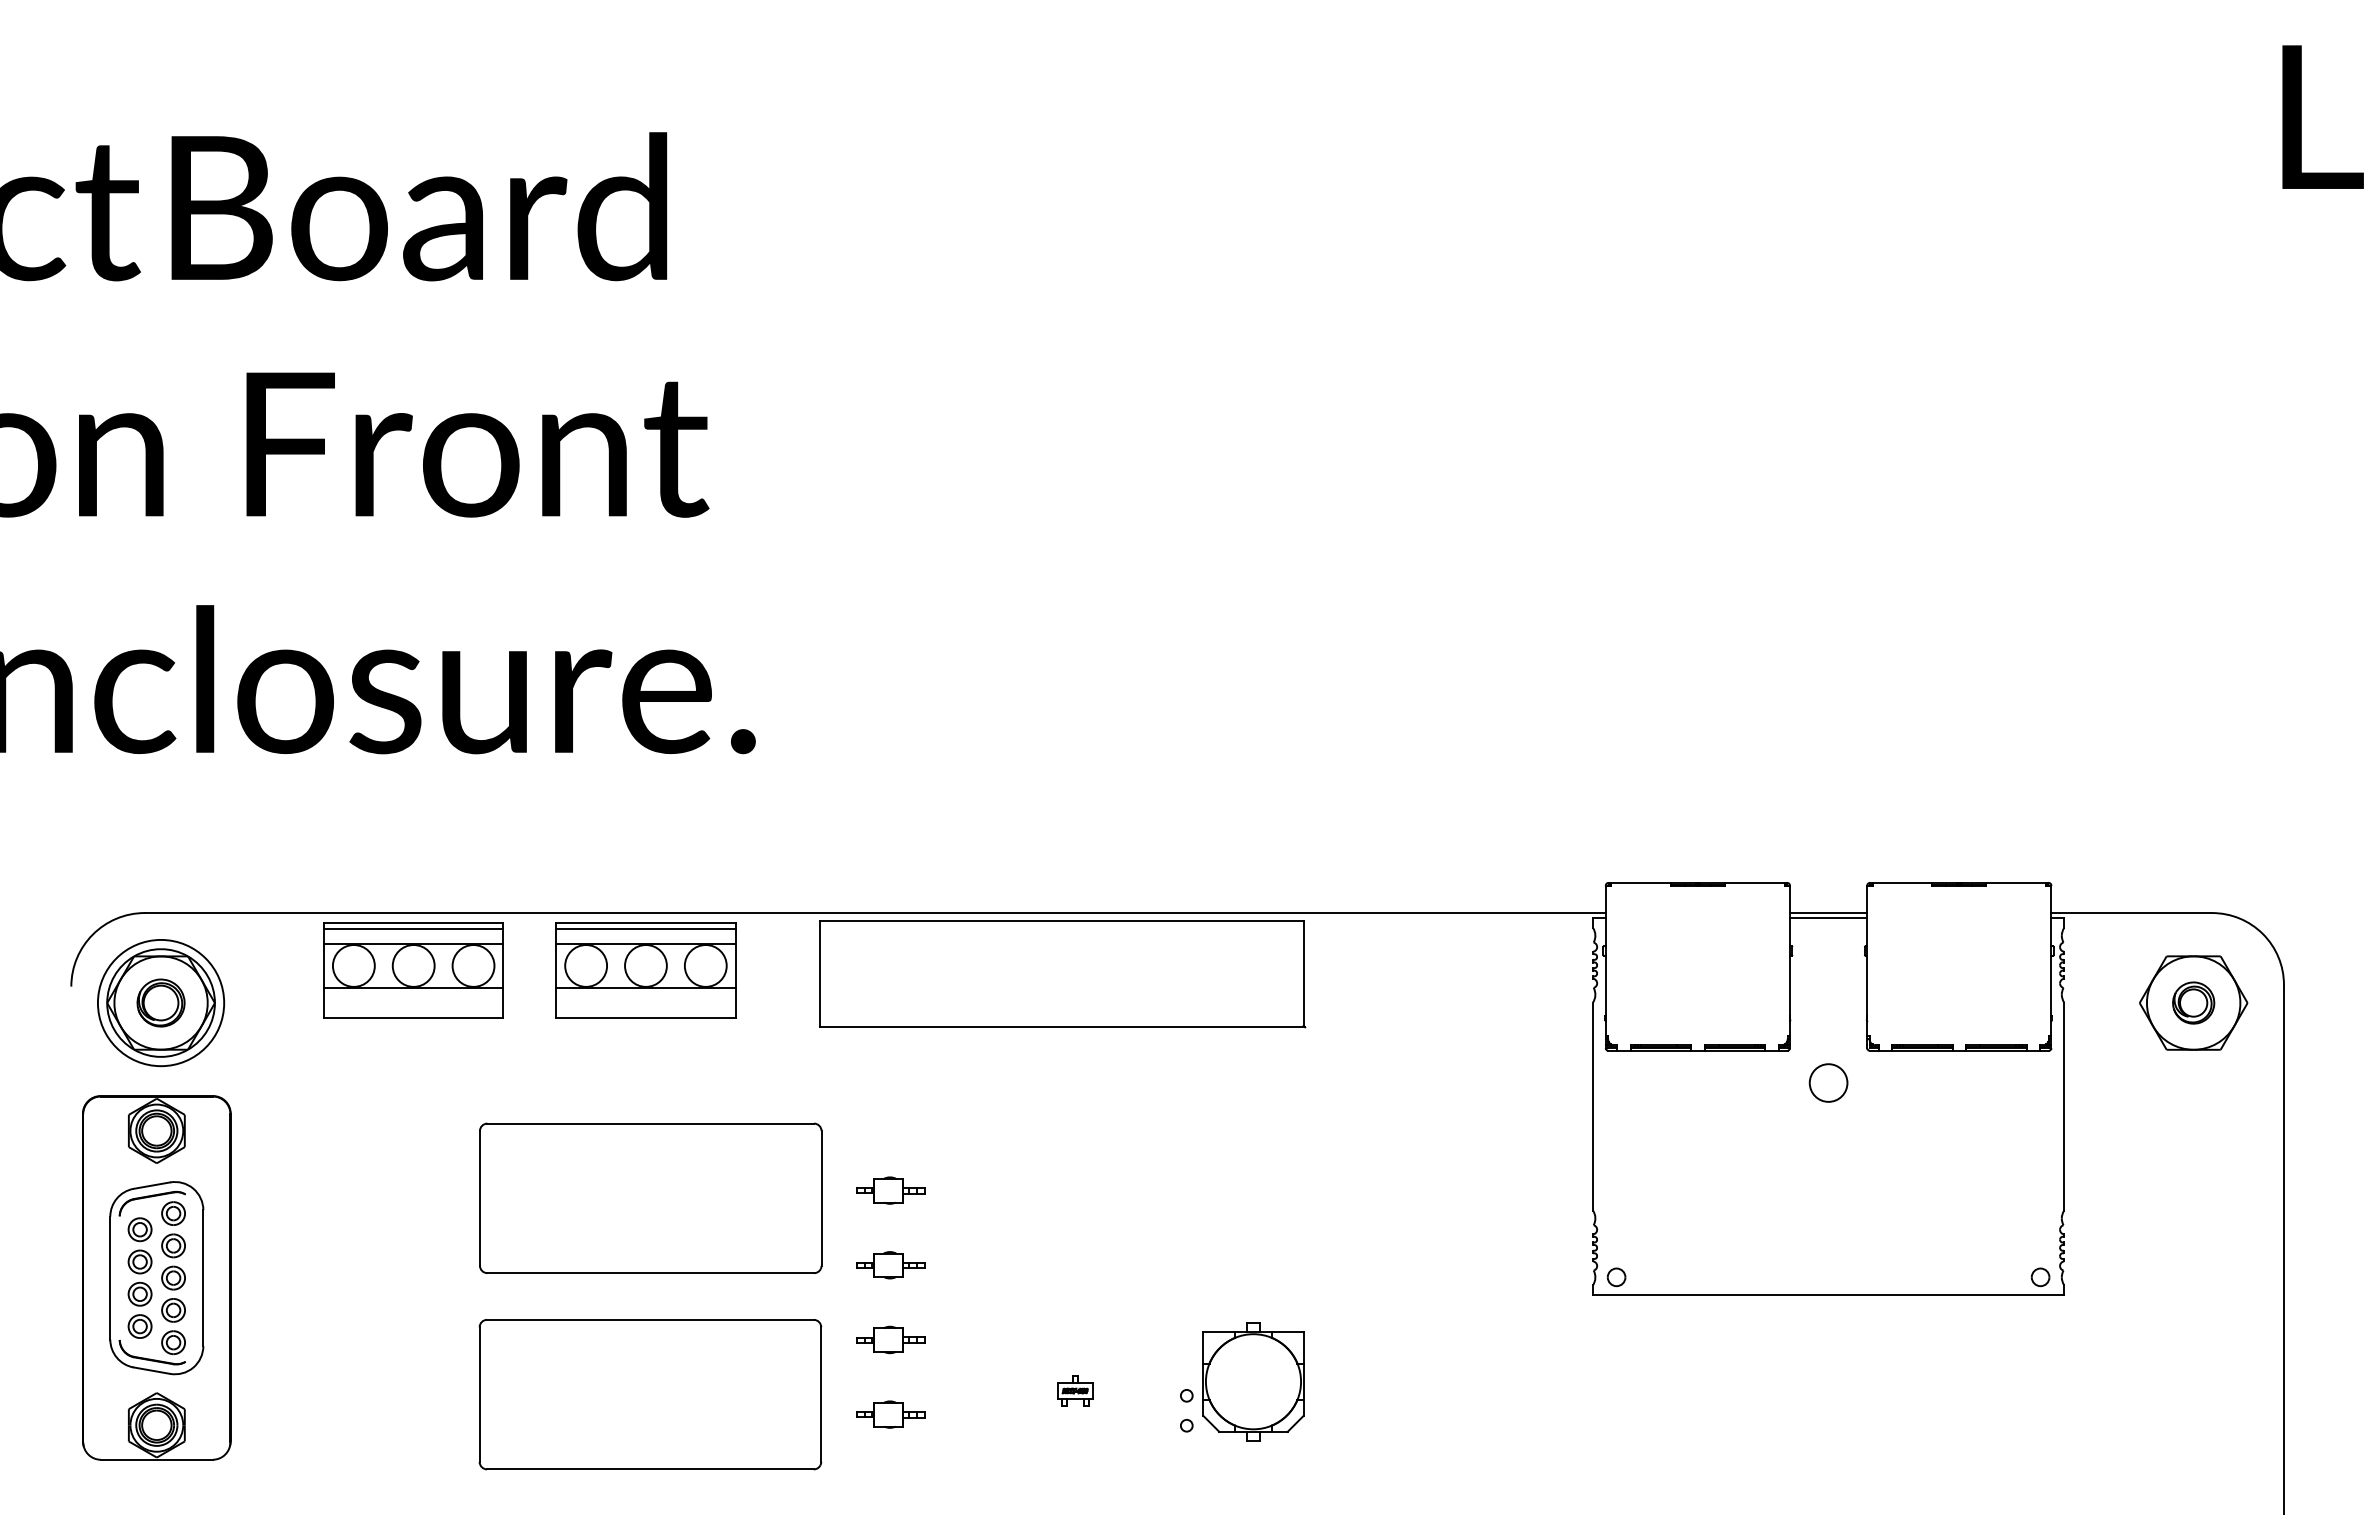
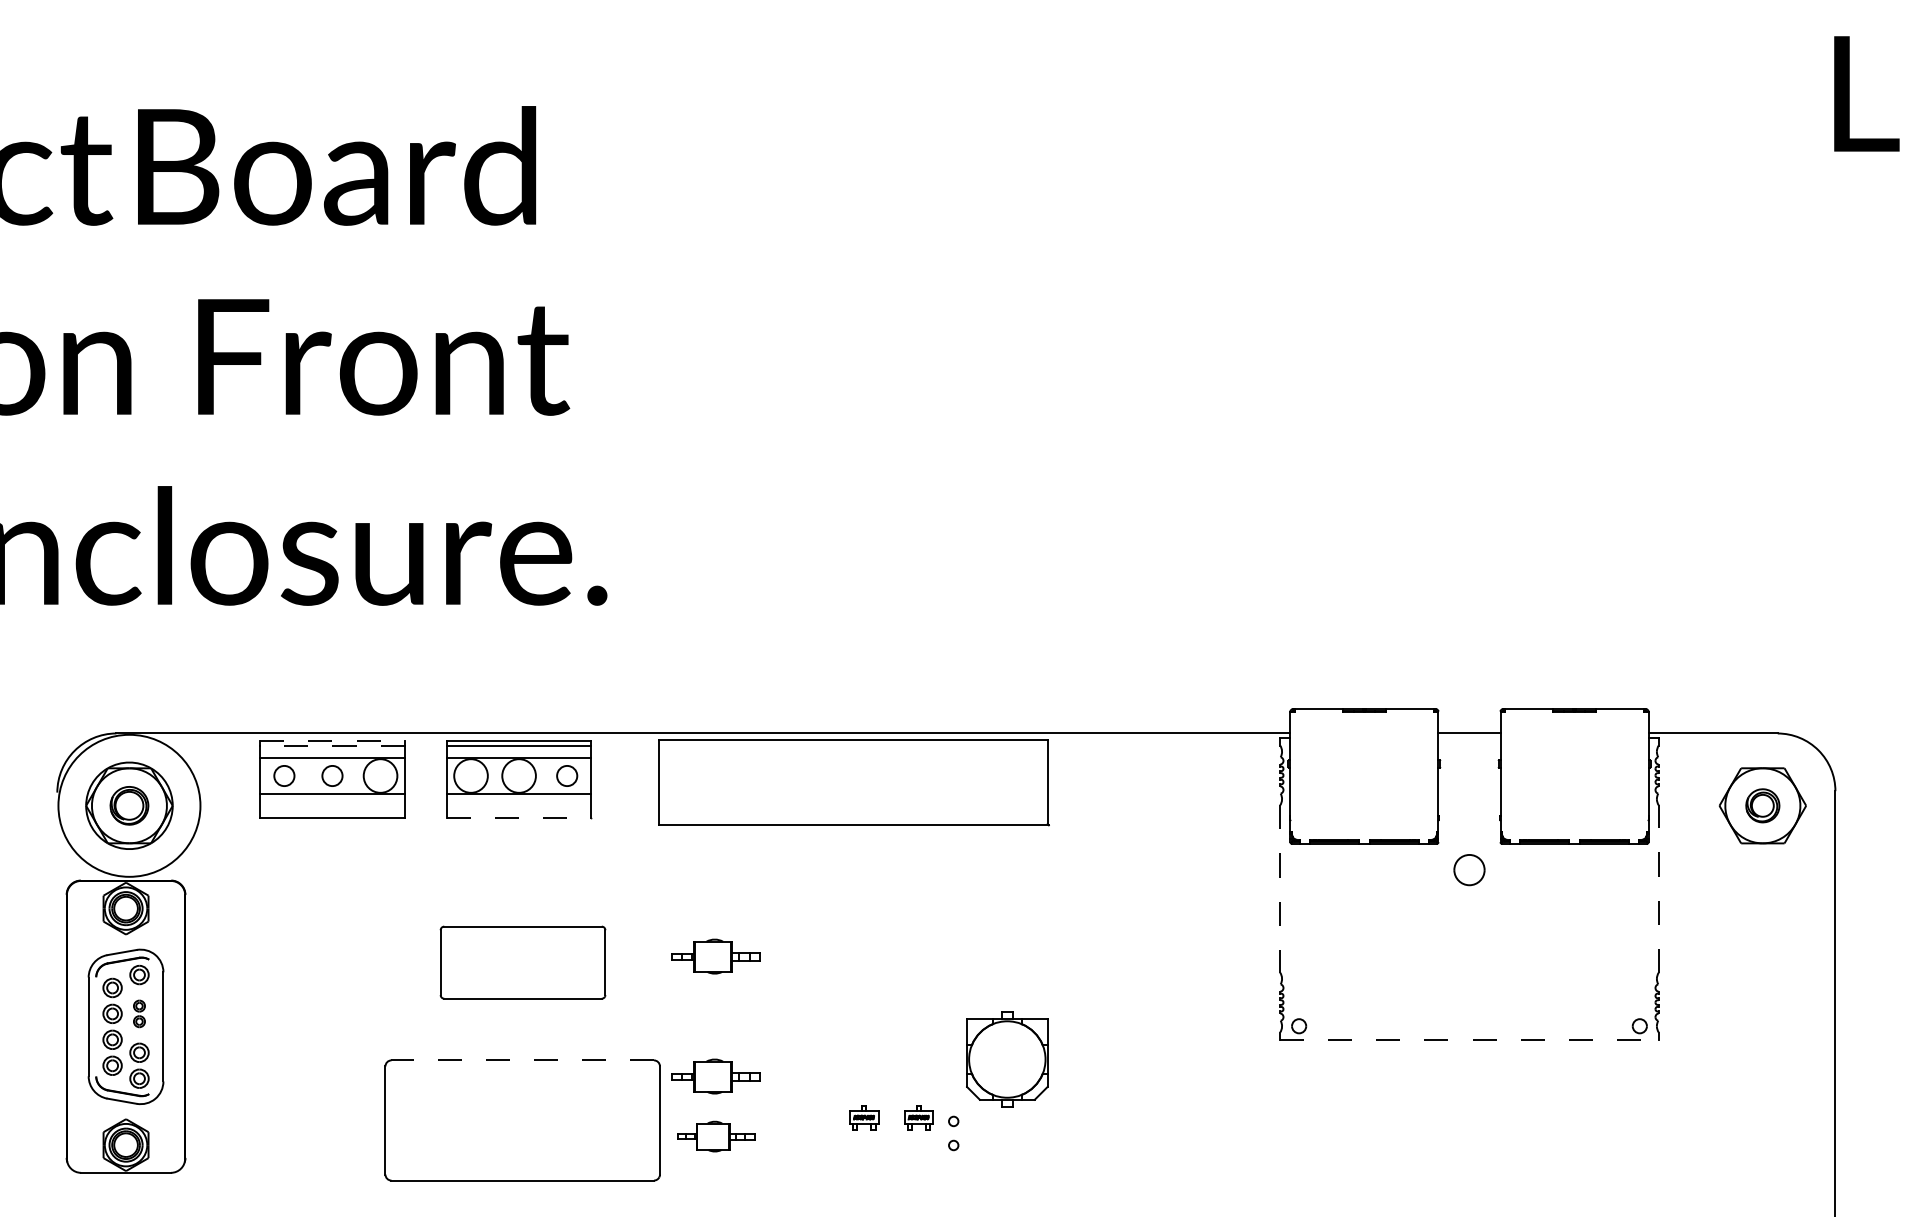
line: (1828, 918) -> (1469, 737), removed
line: (413, 922) -> (332, 741), solid -> dashed
line: (413, 928) -> (332, 745), solid -> dashed
circle: (353, 965) -> (284, 775), size x0.6
circle: (413, 965) -> (332, 775), size x0.6
circle: (705, 965) -> (566, 775), size x0.6
circle: (160, 1002) -> (128, 805), size x1.4
line: (645, 1018) -> (518, 818), solid -> dashed
line: (2064, 1106) -> (1659, 888), solid -> dashed
line: (1593, 1107) -> (1280, 889), solid -> dashed
part: (890, 1190) -> (715, 956), size x1.6
part: (650, 1197) -> (522, 962), size x0.6
part: (173, 1261) -> (139, 1013), size x0.6
part: (890, 1265) -> (715, 1016), removed
line: (1828, 1295) -> (1469, 1040), solid -> dashed
line: (649, 1319) -> (521, 1060), solid -> dashed
part: (890, 1339) -> (715, 1076), size x1.6
part: (1253, 1381) -> (1007, 1059), moved
part: (1143, 1390) -> (918, 1117), added
part: (890, 1414) -> (715, 1136), size x1.4

